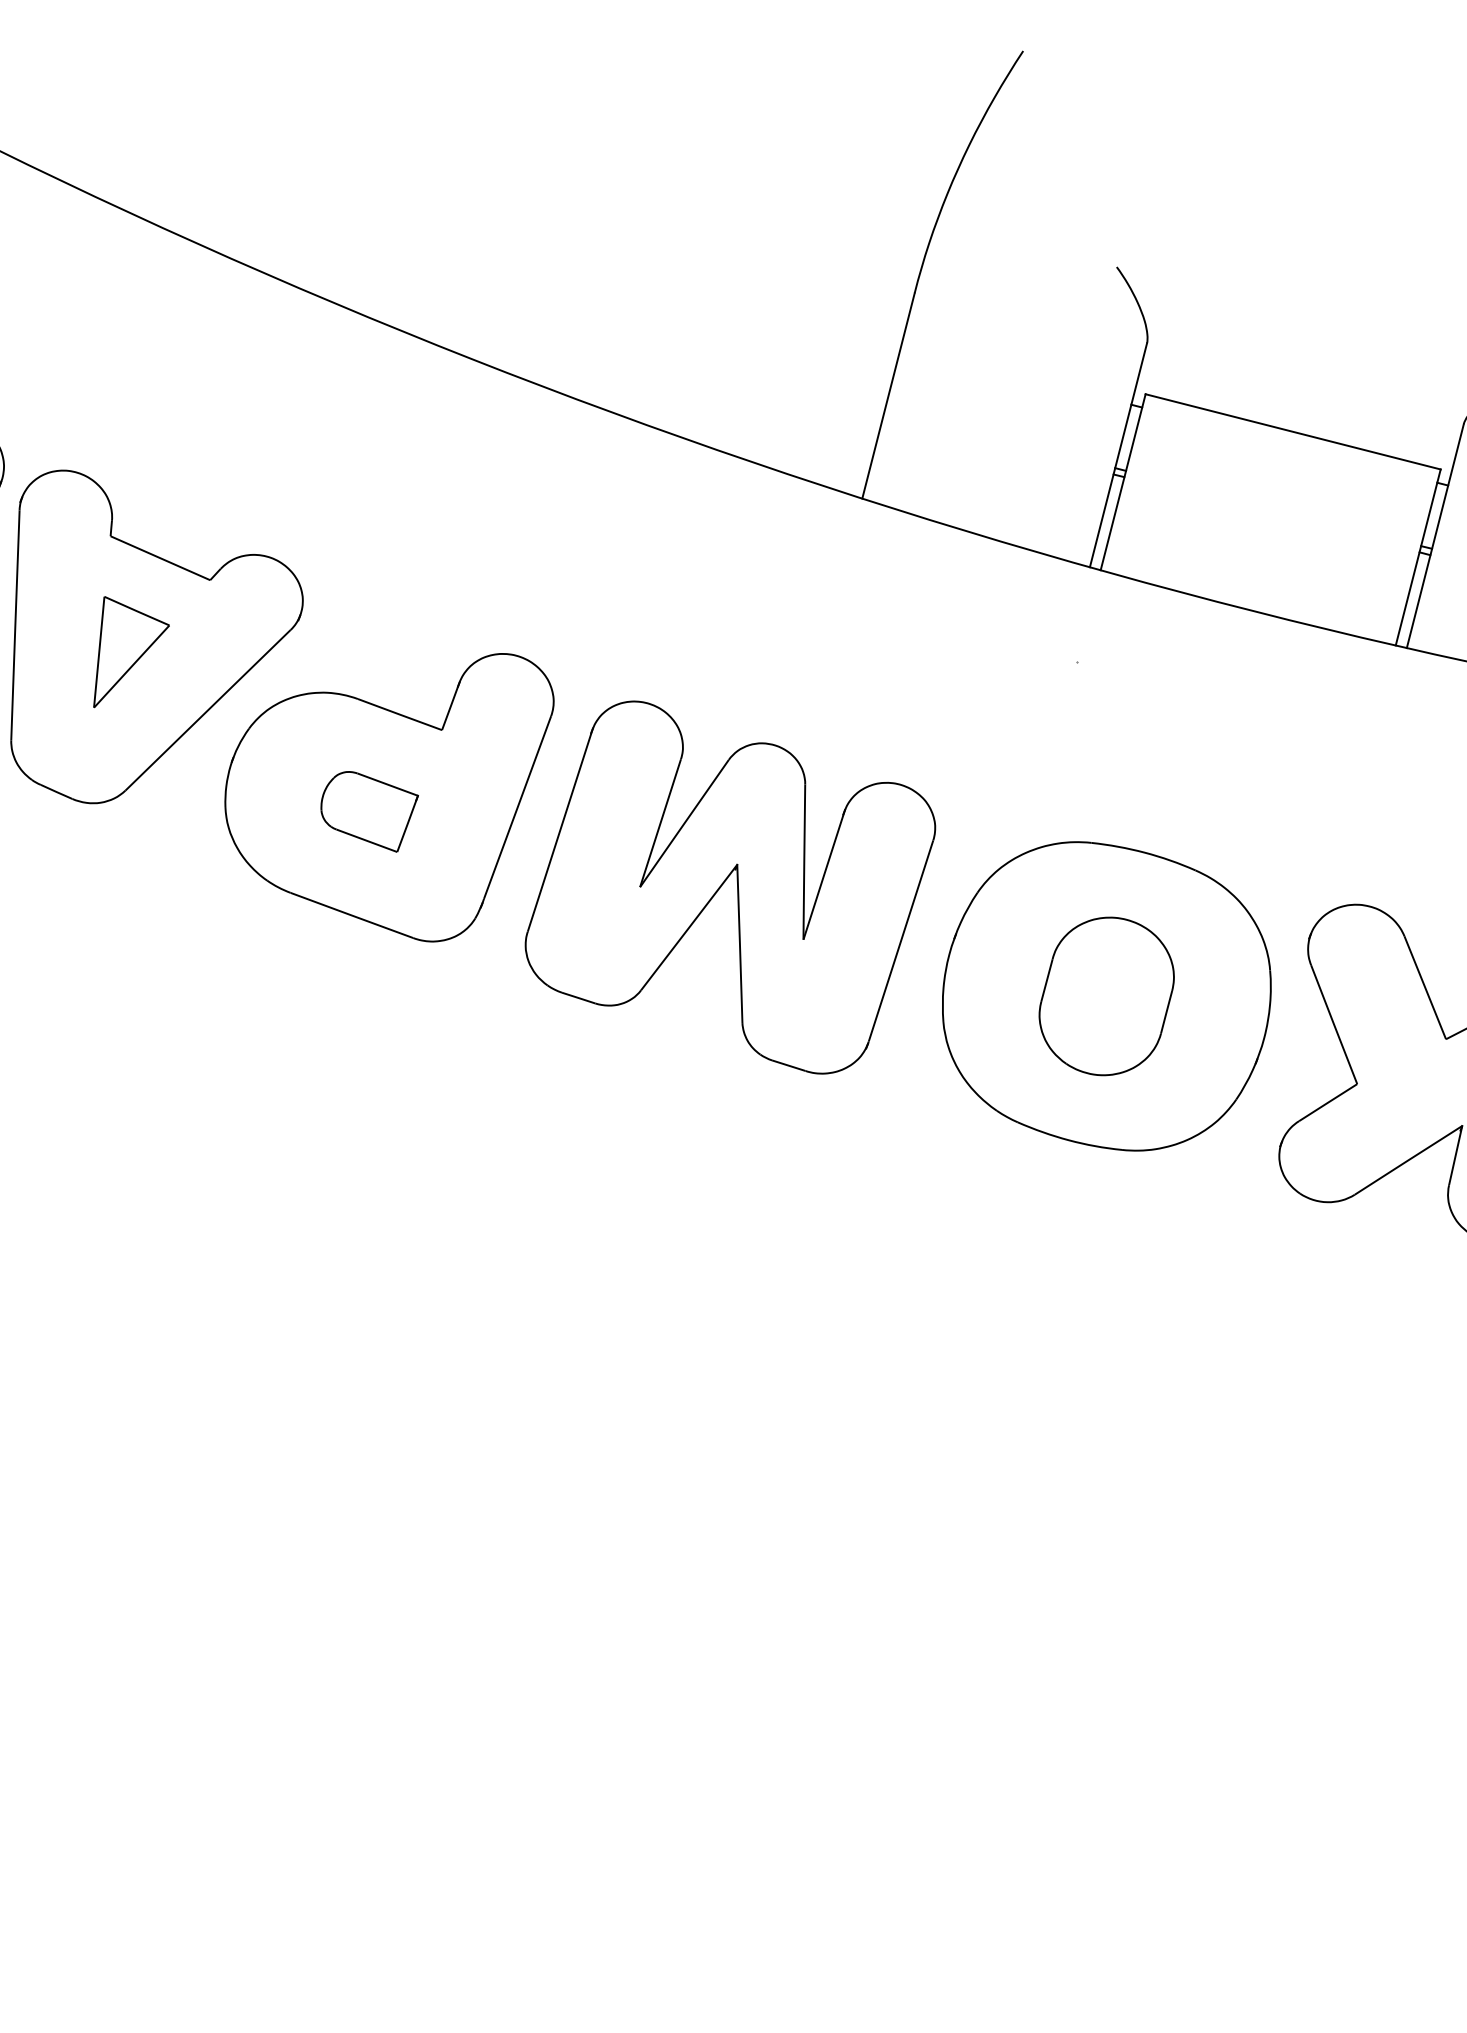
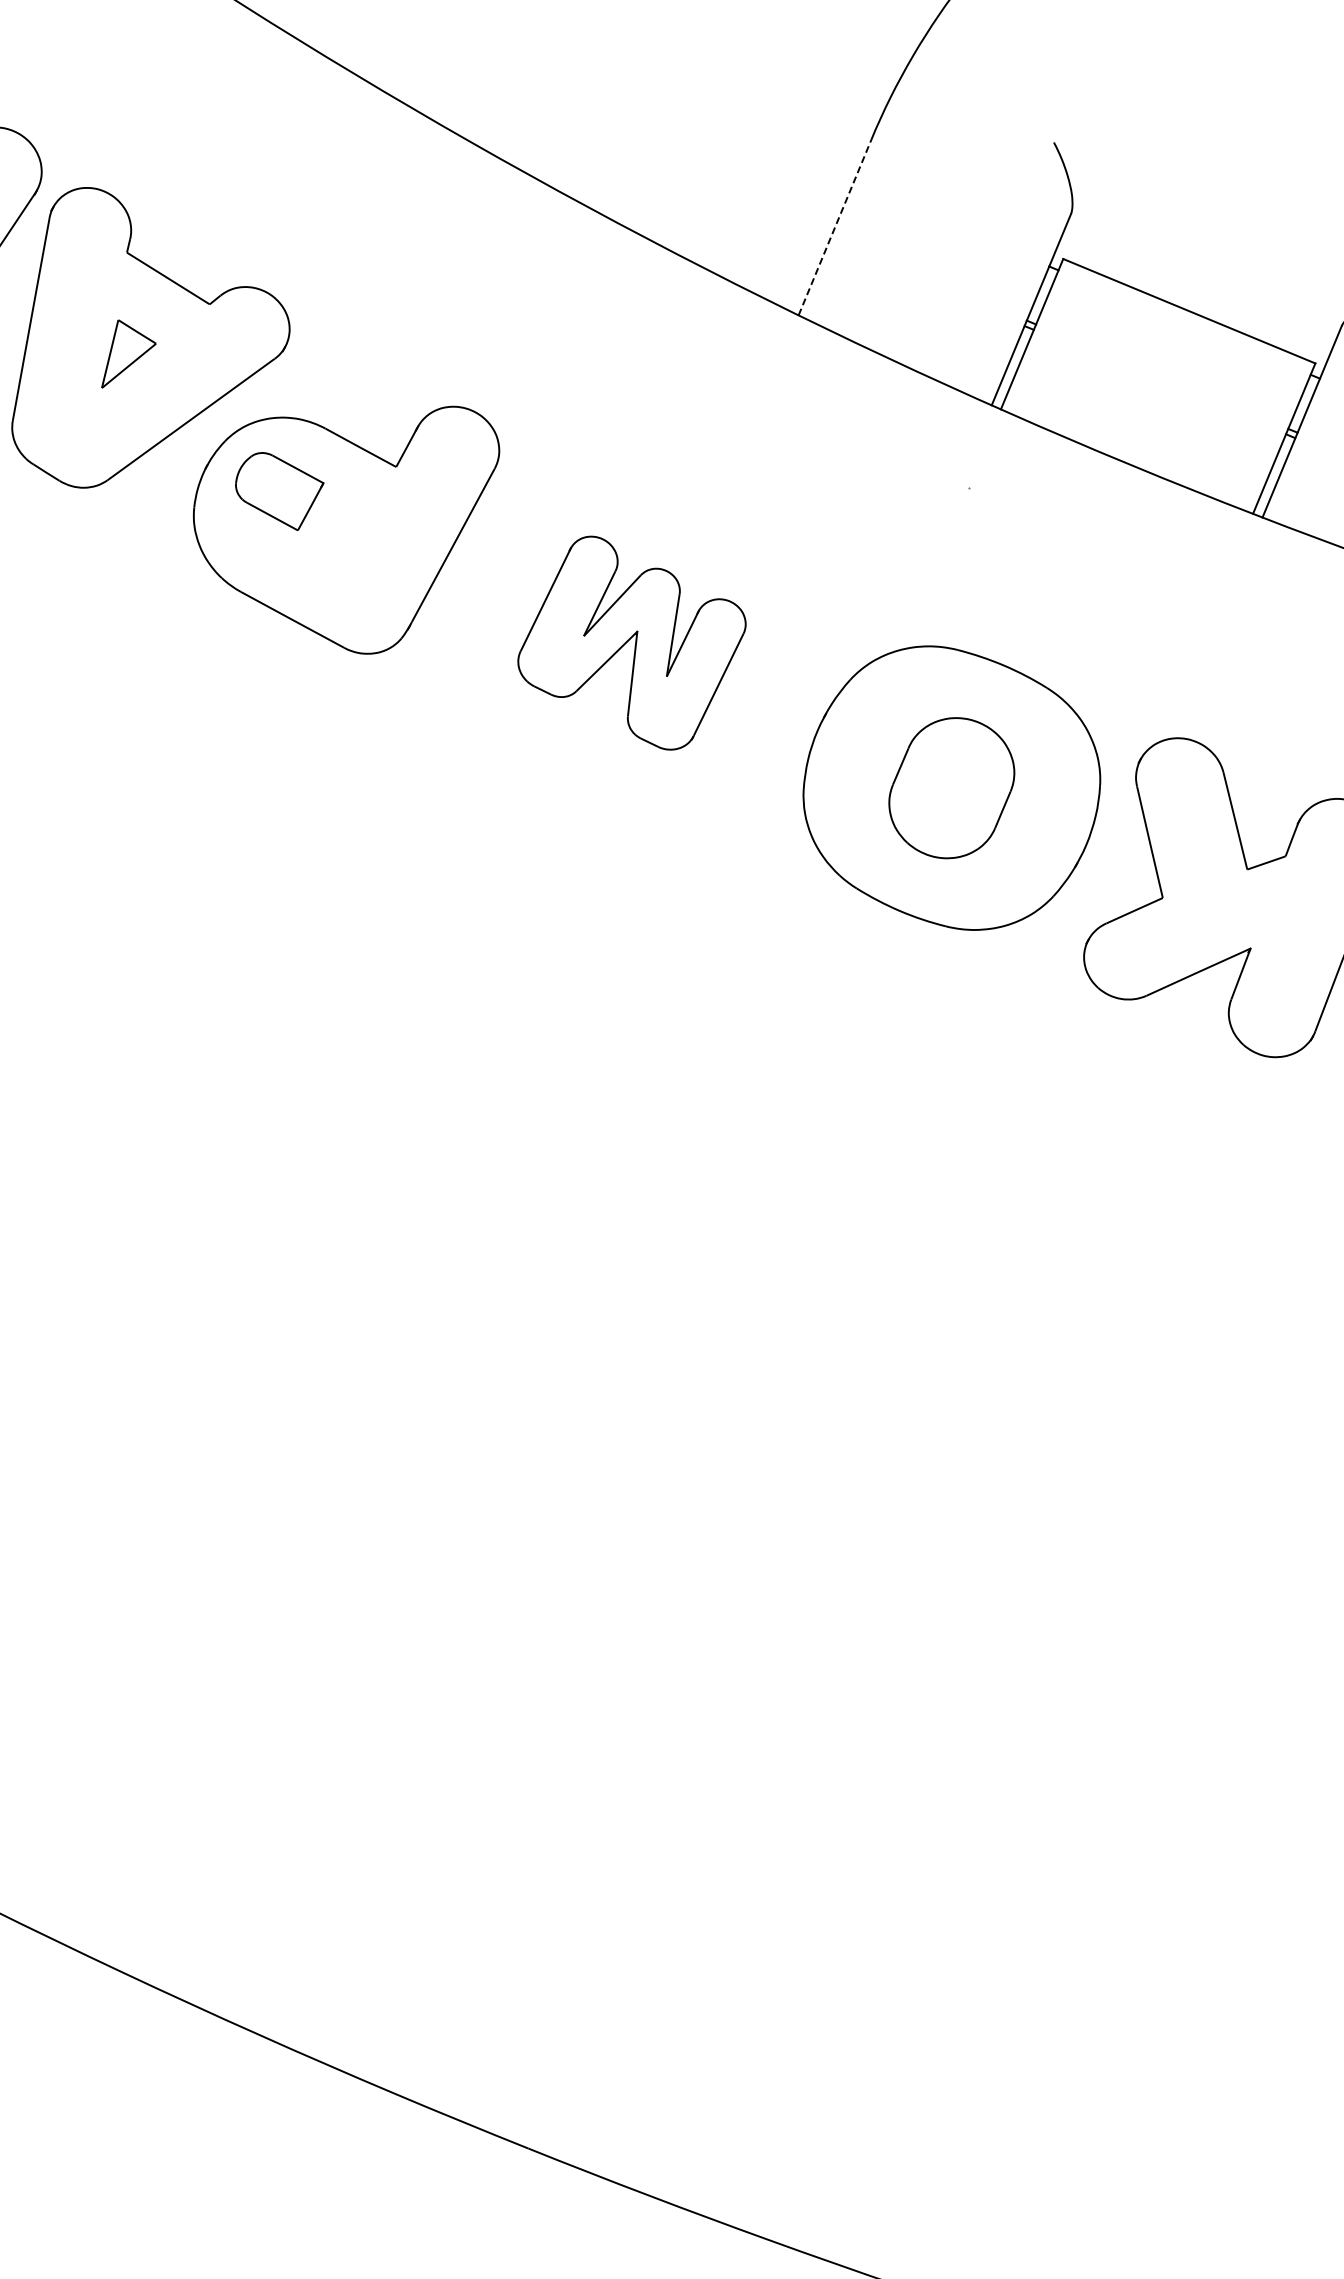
line: (889, 395) -> (835, 227), solid -> dashed
part: (128, 647) -> (128, 353), size x0.7
part: (370, 811) -> (279, 491), moved
part: (729, 886) -> (631, 642), size x0.6

